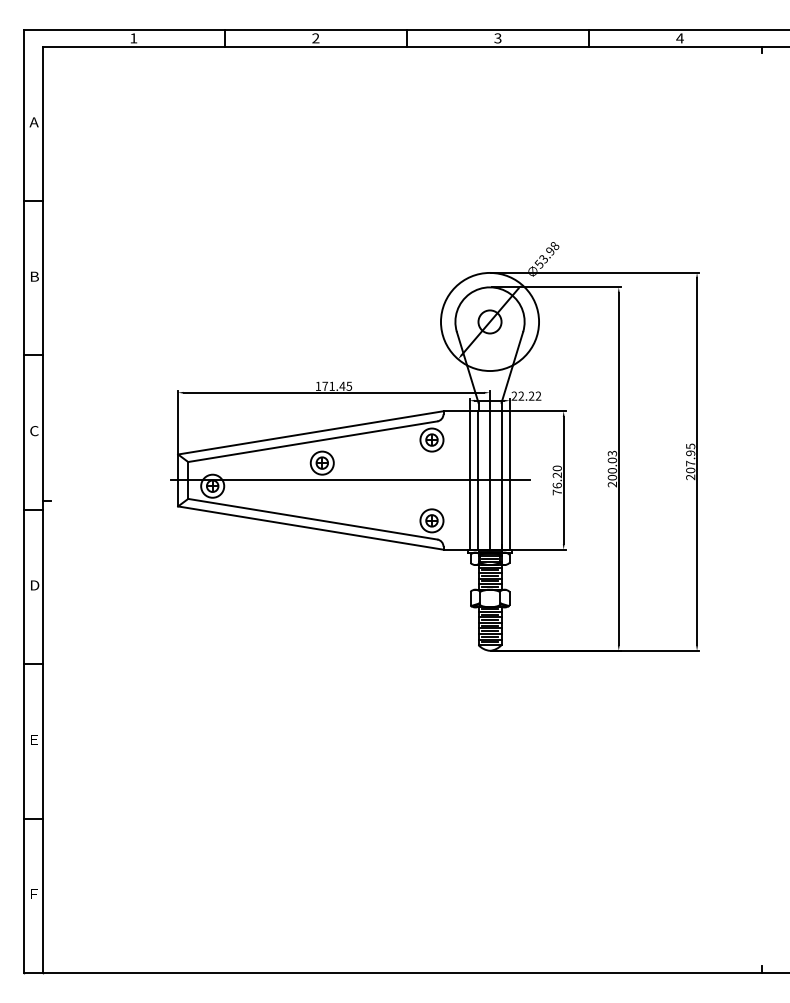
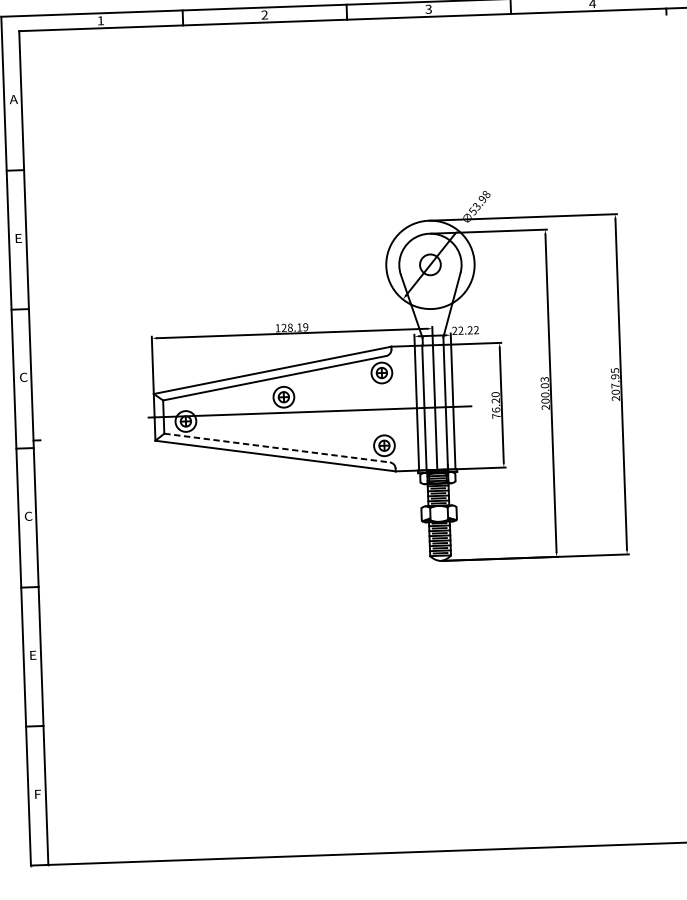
text: (34, 276) -> (18, 238), B -> E
text: (337, 385) -> (295, 326), 171.45 -> 128.19
line: (313, 519) -> (277, 448), solid -> dashed
text: (34, 585) -> (28, 516), D -> C

